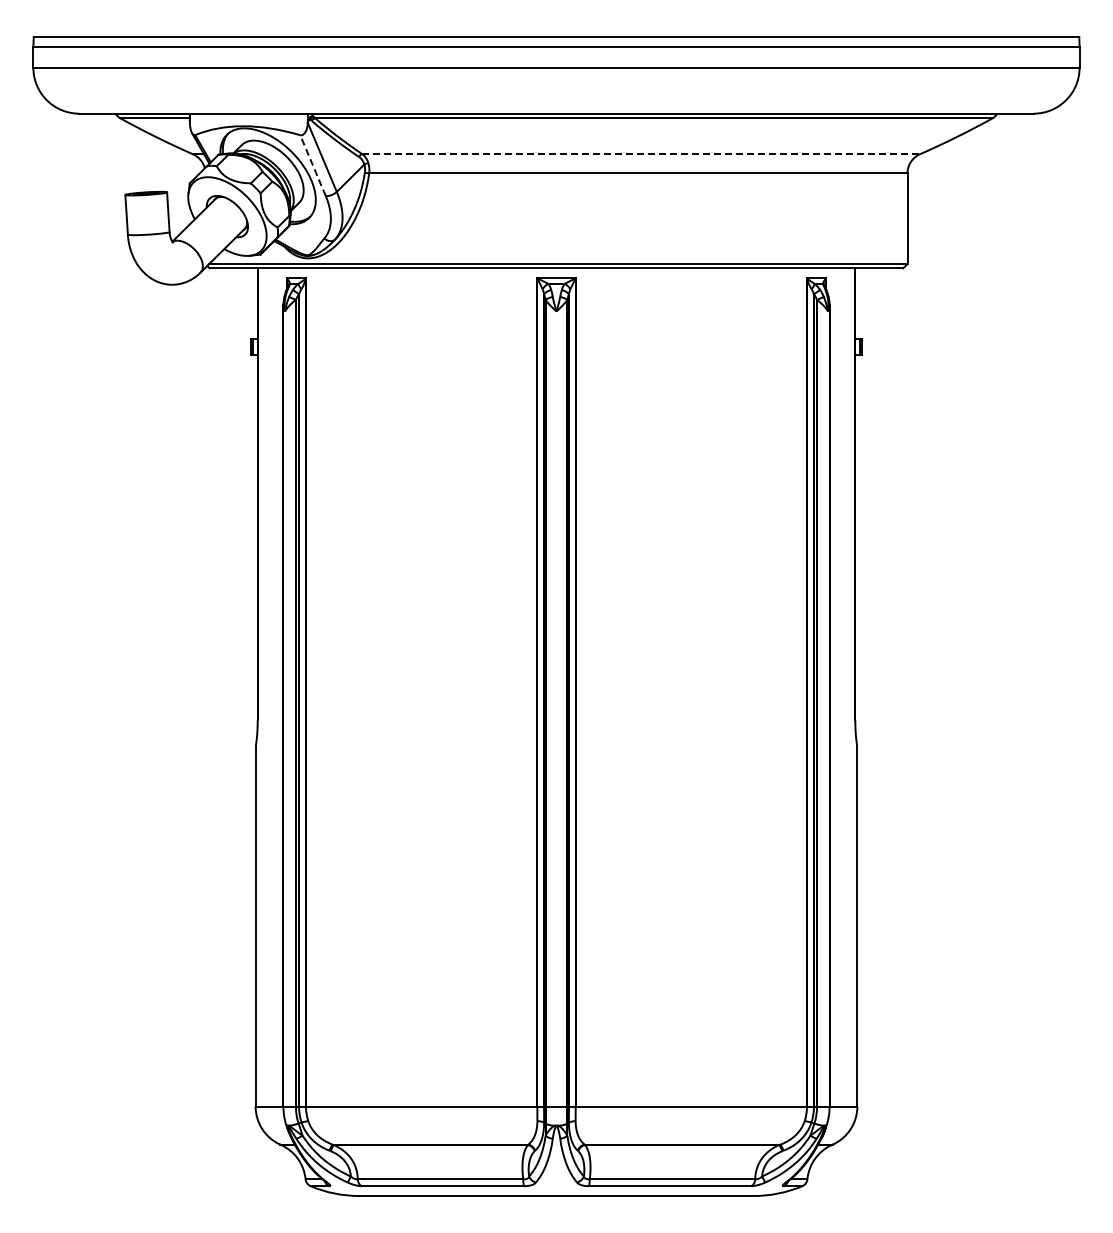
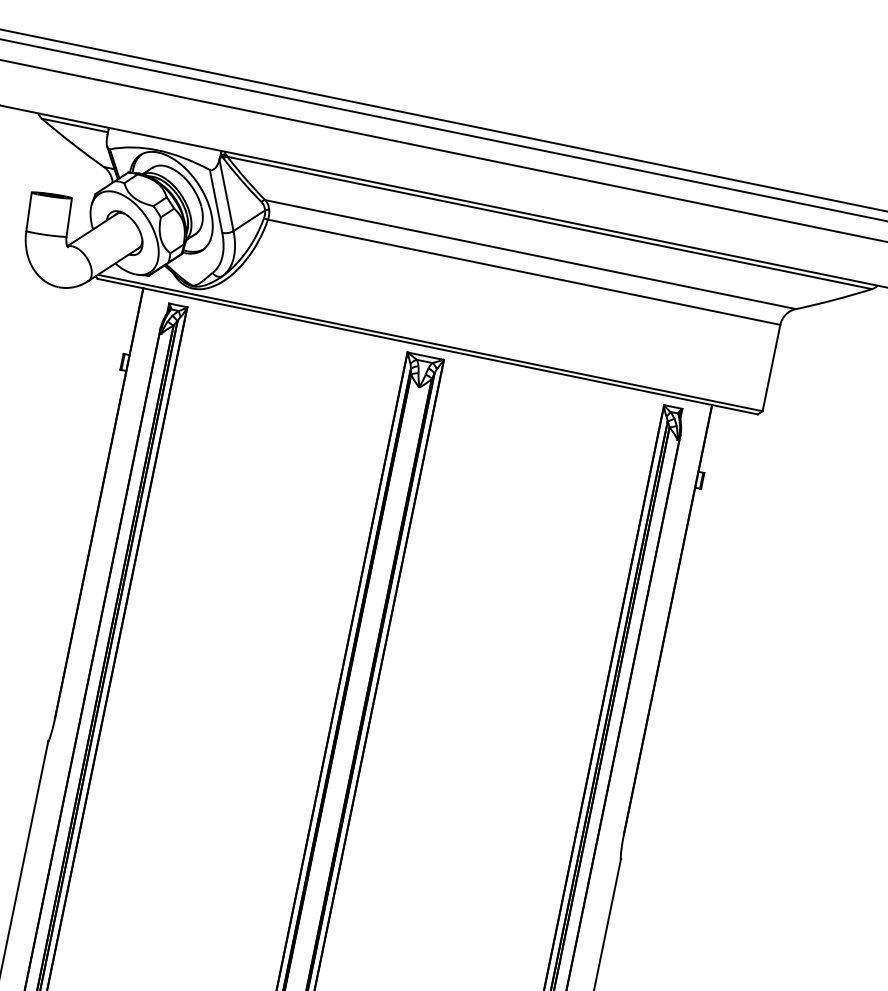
line: (641, 154) -> (530, 254), dashed -> solid
line: (312, 165) -> (215, 201), dashed -> solid

